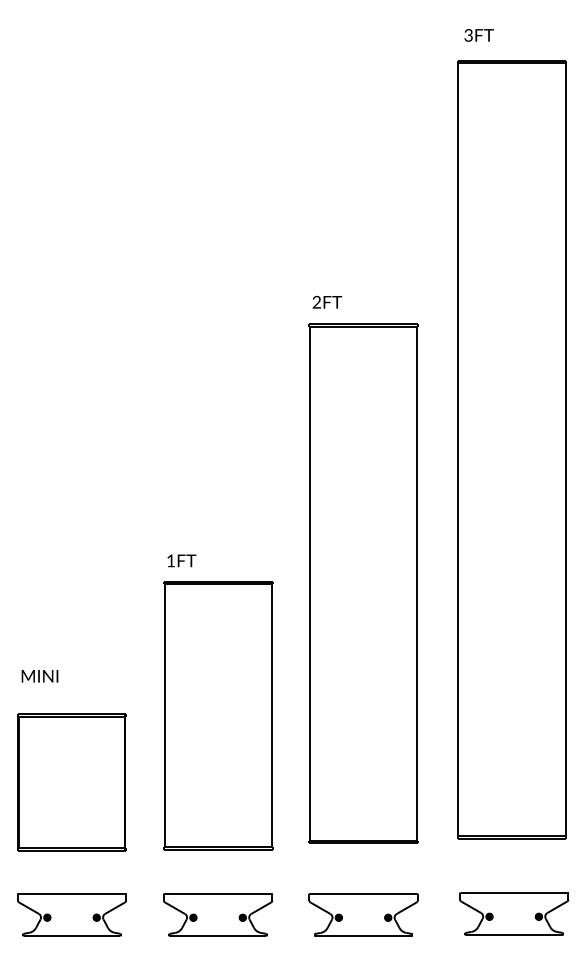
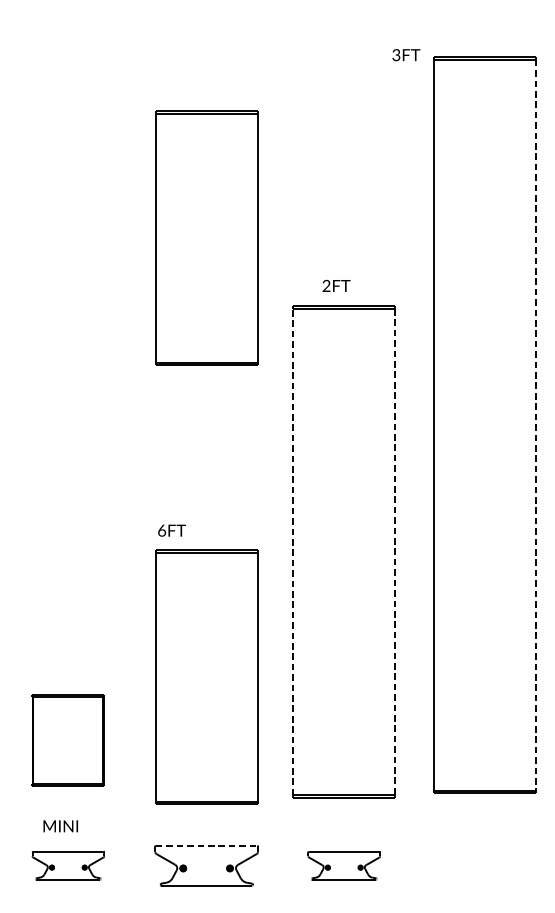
text: (478, 35) -> (405, 55), moved
part: (218, 251) -> (206, 237), added
text: (327, 302) -> (336, 286), moved
line: (565, 450) -> (535, 426), solid -> dashed
text: (170, 560) -> (161, 530), 1FT -> 6FT
line: (309, 583) -> (293, 552), solid -> dashed
line: (417, 583) -> (395, 552), solid -> dashed
text: (39, 676) -> (60, 826), moved
part: (71, 782) -> (67, 740), size x0.7
line: (218, 893) -> (206, 845), solid -> dashed
part: (514, 913) -> (487, 864), removed
part: (71, 914) -> (67, 865), size x0.7
part: (363, 914) -> (344, 865), size x0.7

